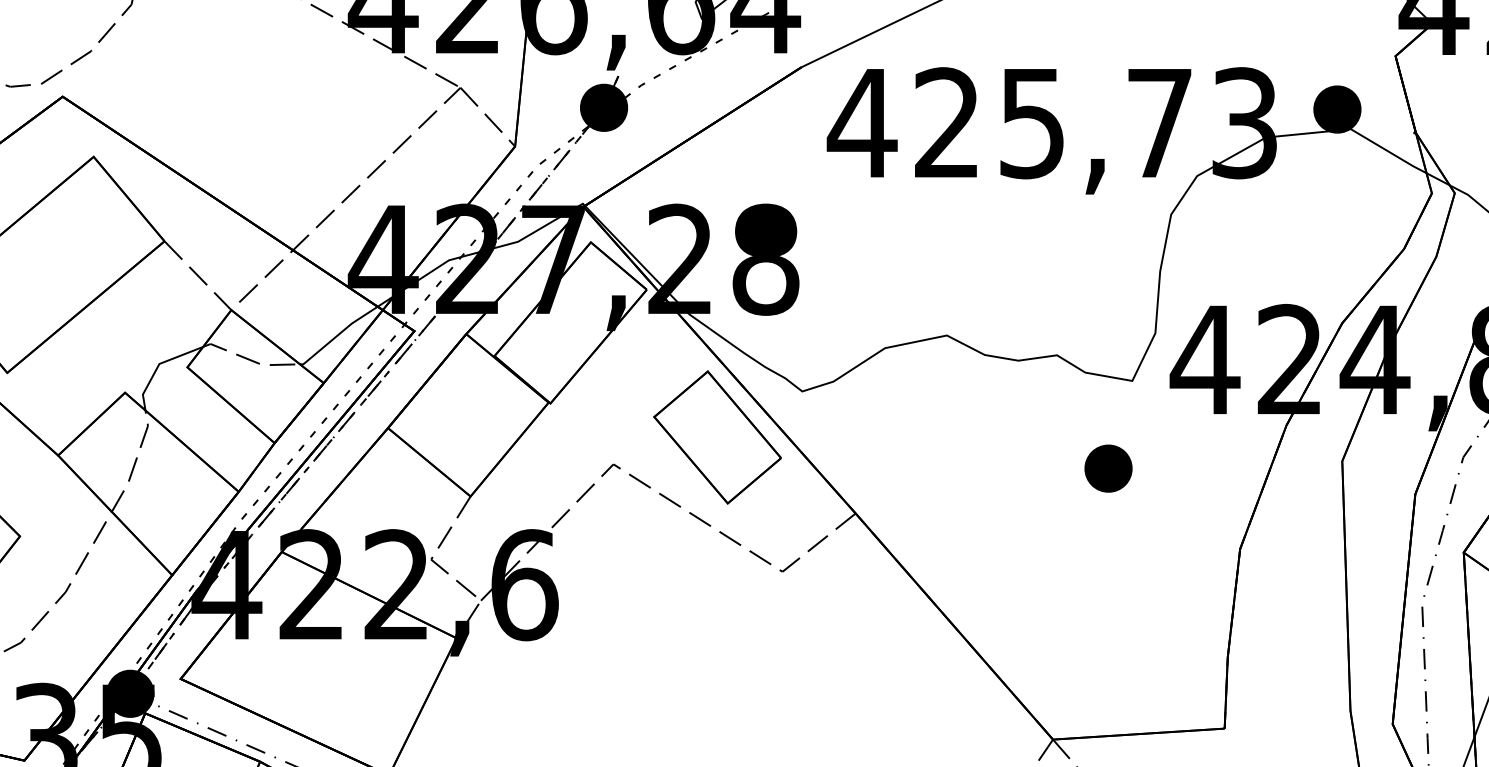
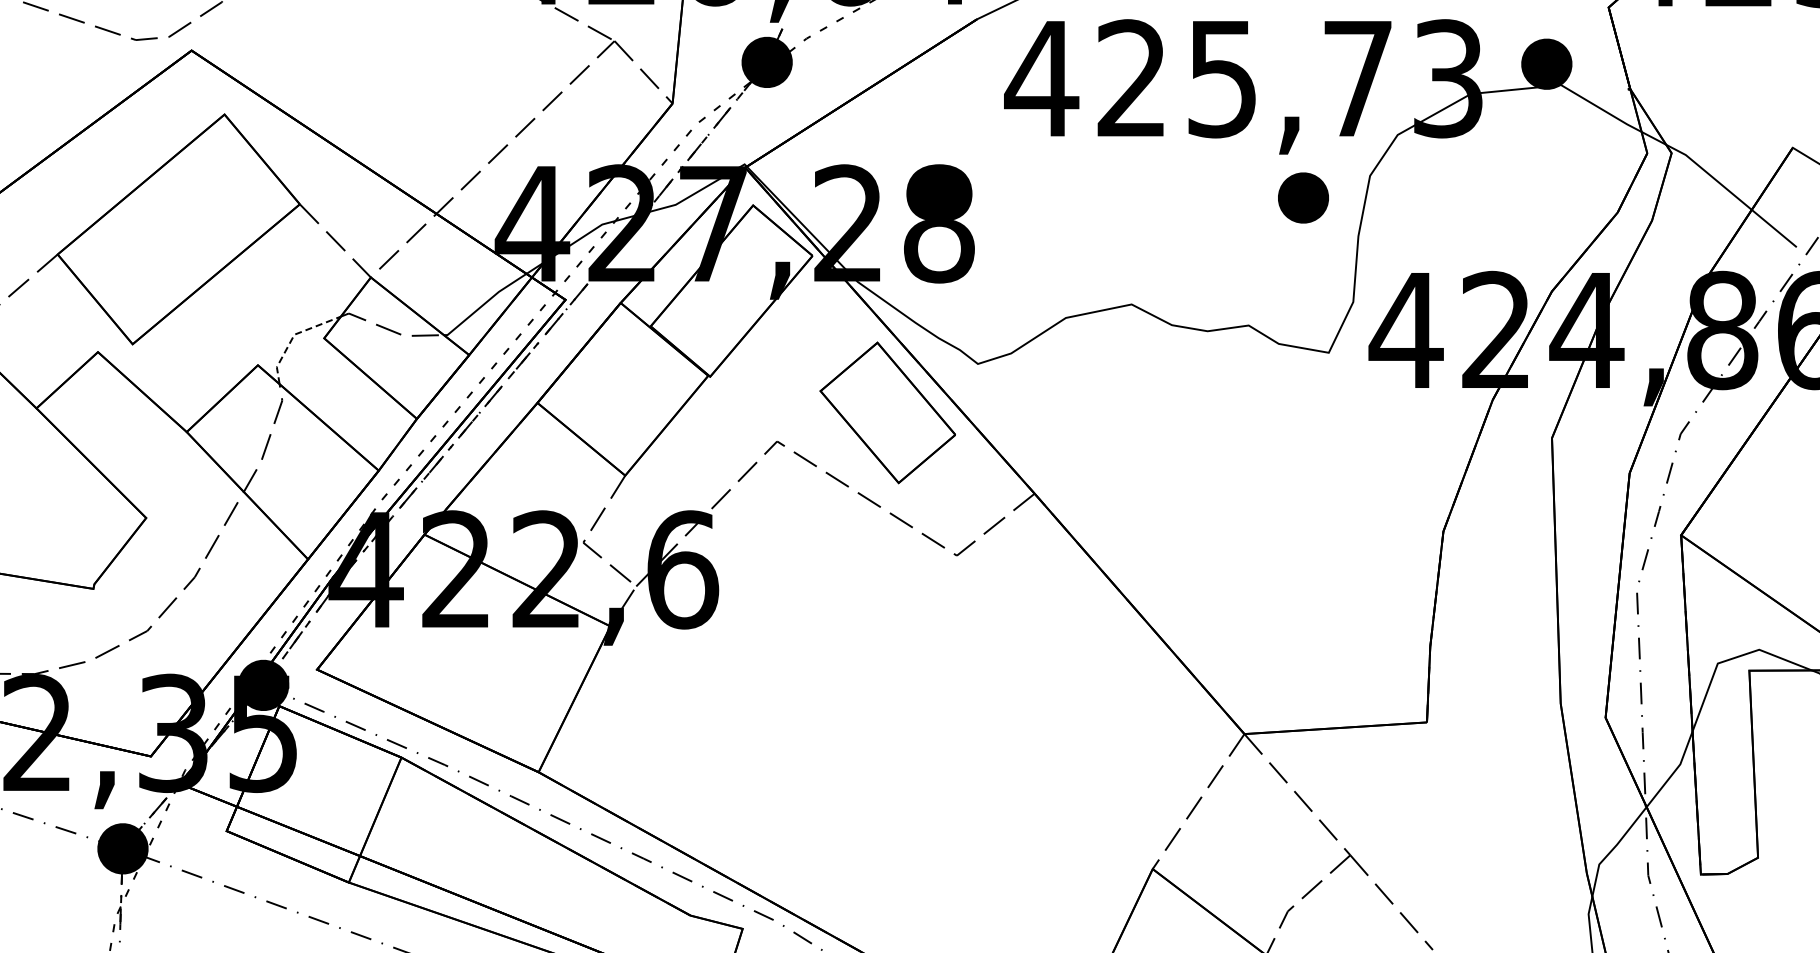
line: (158, 366) -> (293, 337), solid -> dashed
part: (1108, 468) -> (1303, 197), moved

